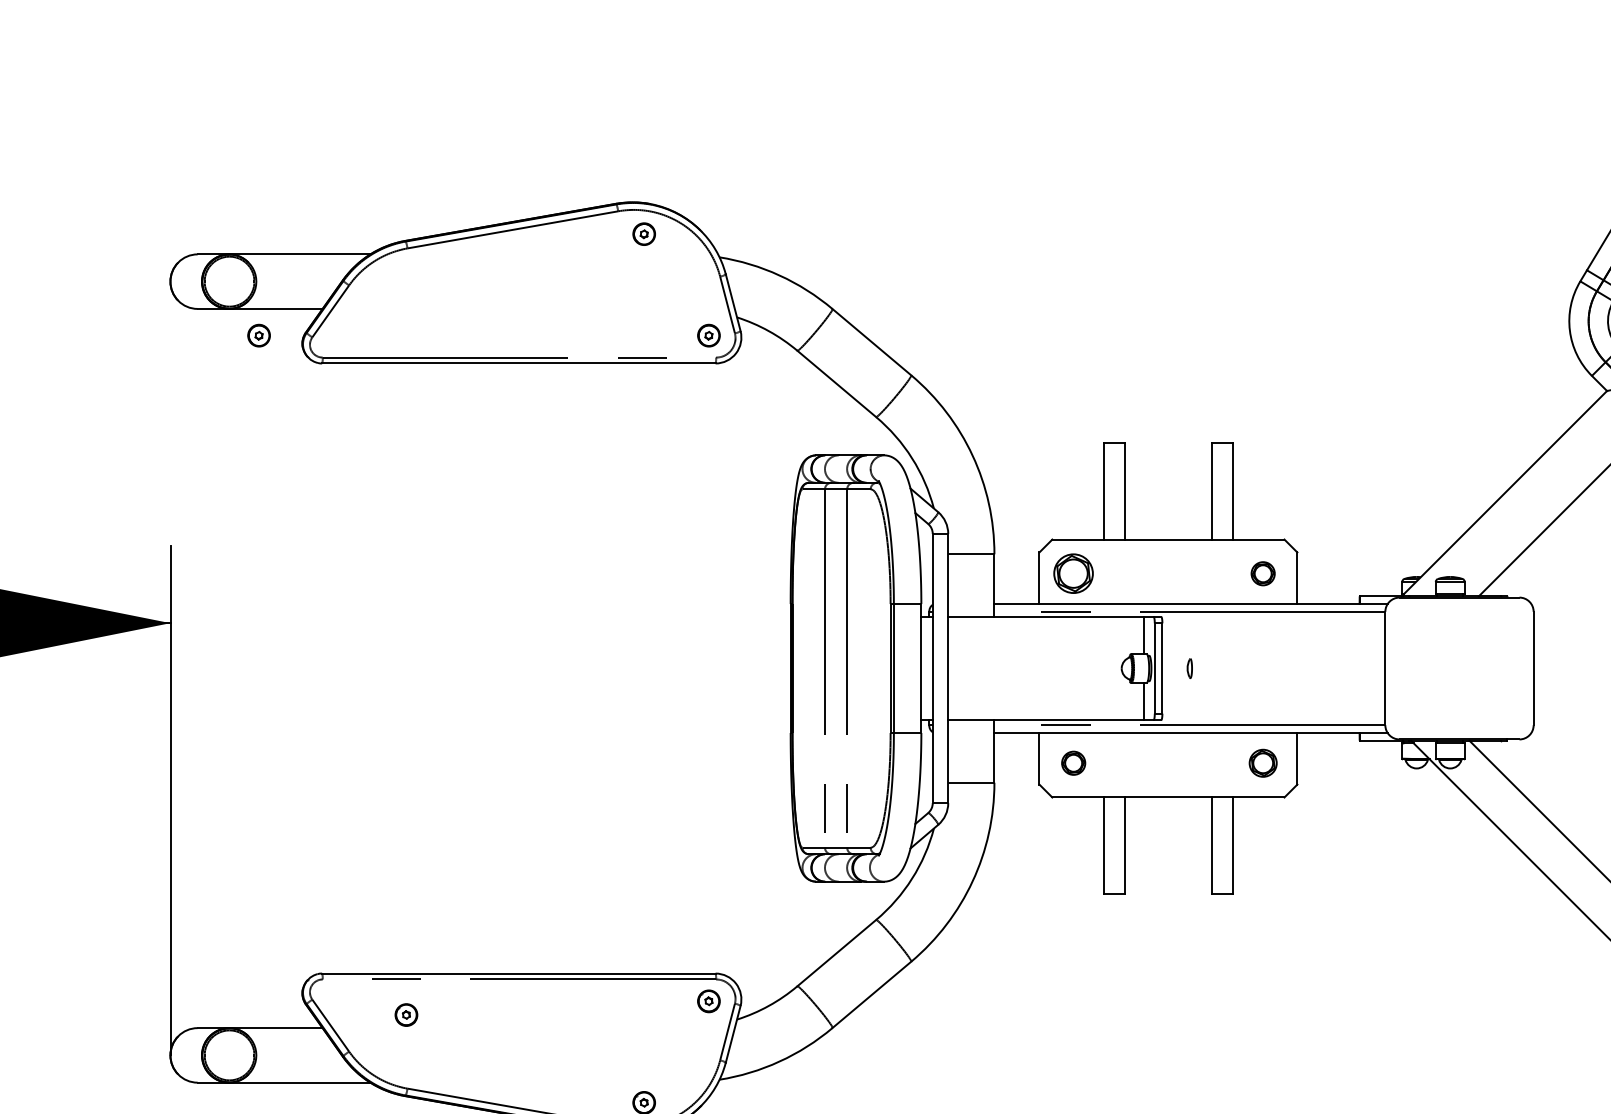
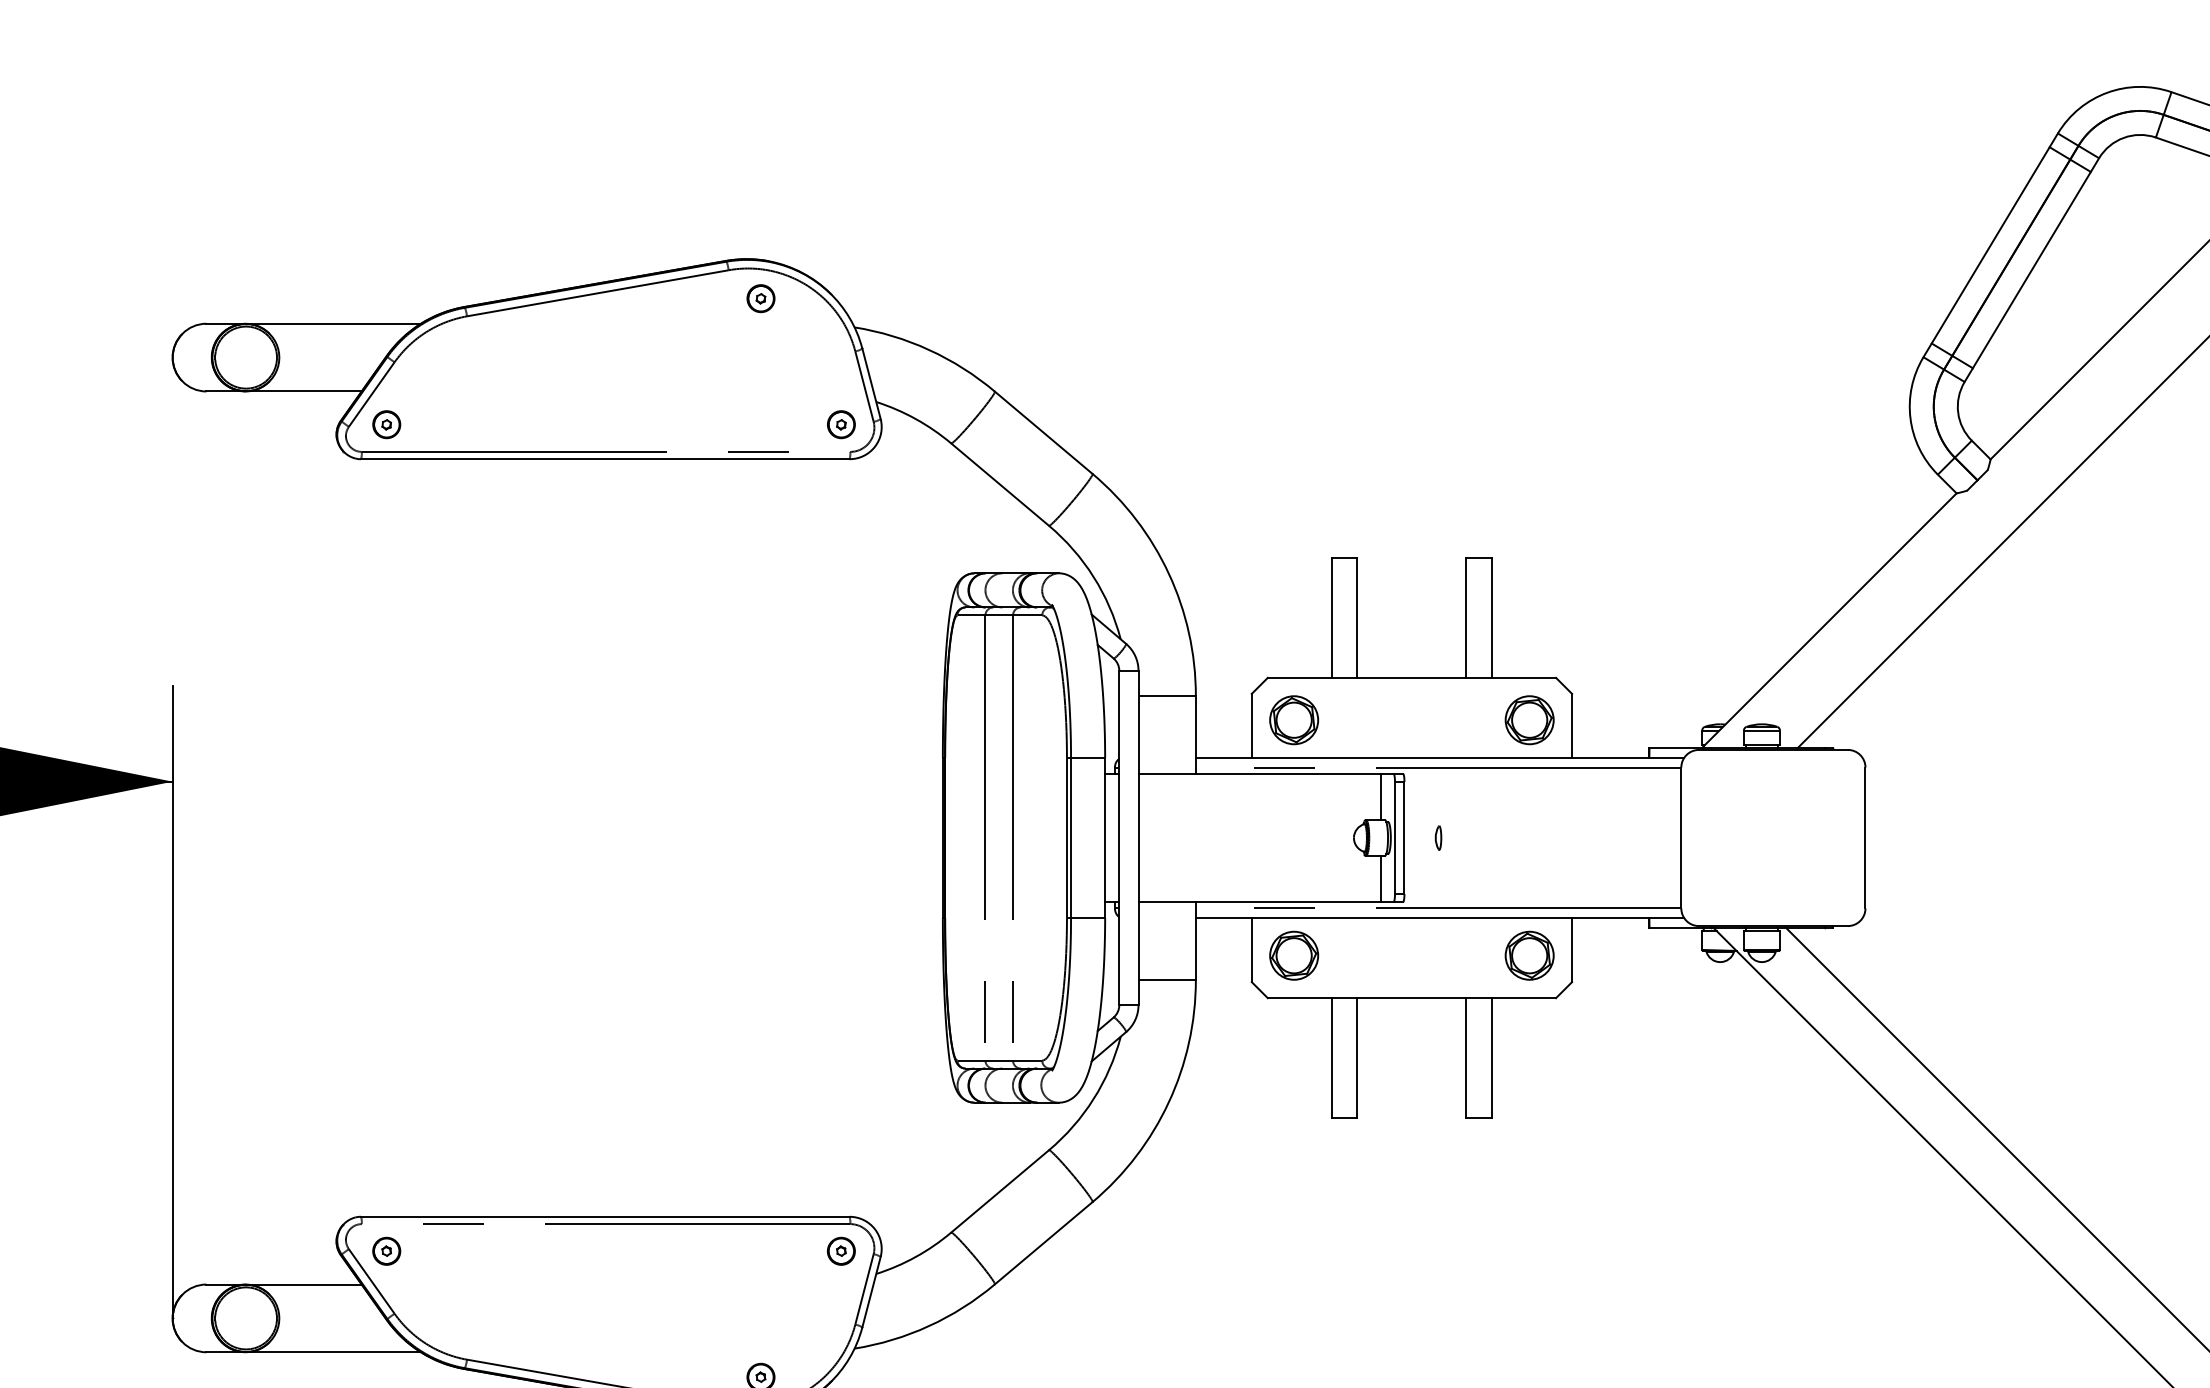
part: (258, 335) -> (386, 424), moved
part: (1263, 573) -> (1529, 720), size x1.67
part: (1073, 763) -> (1294, 955), size x1.67
part: (1263, 763) -> (1529, 955), size x1.43
part: (406, 1014) -> (386, 1250), moved

